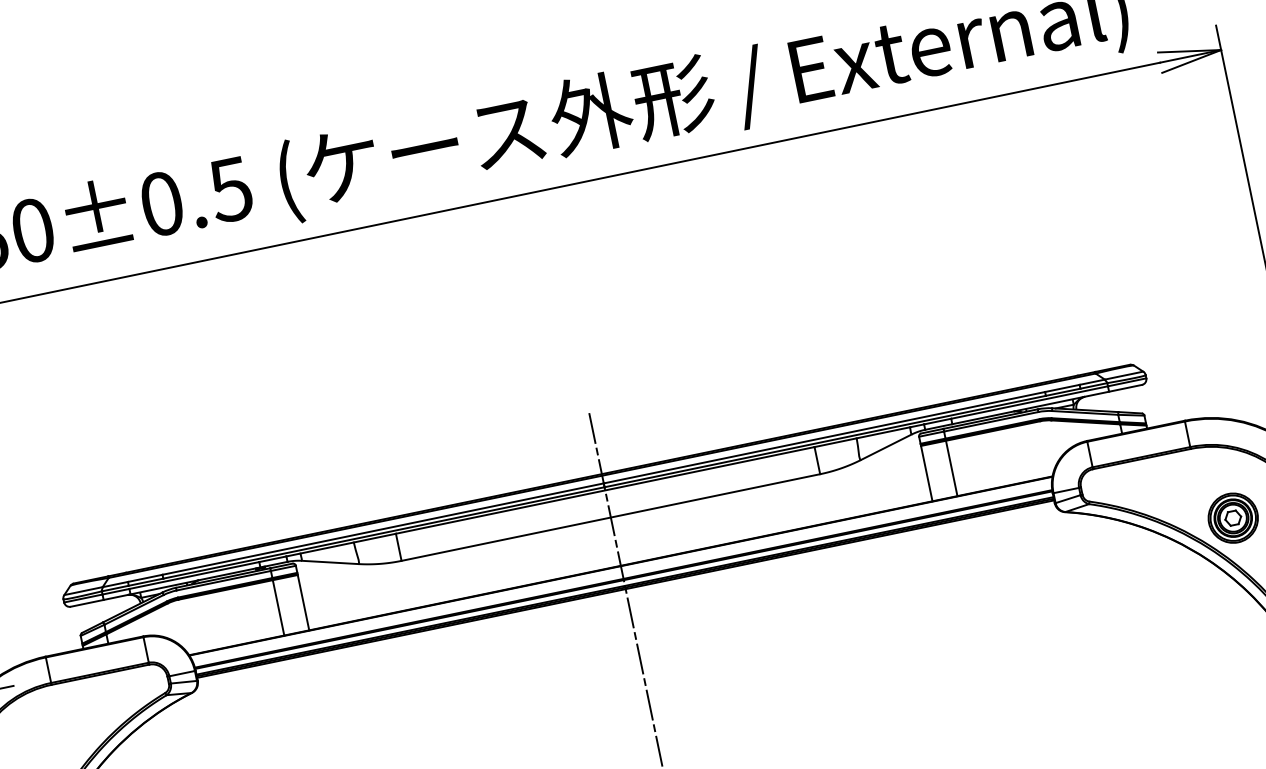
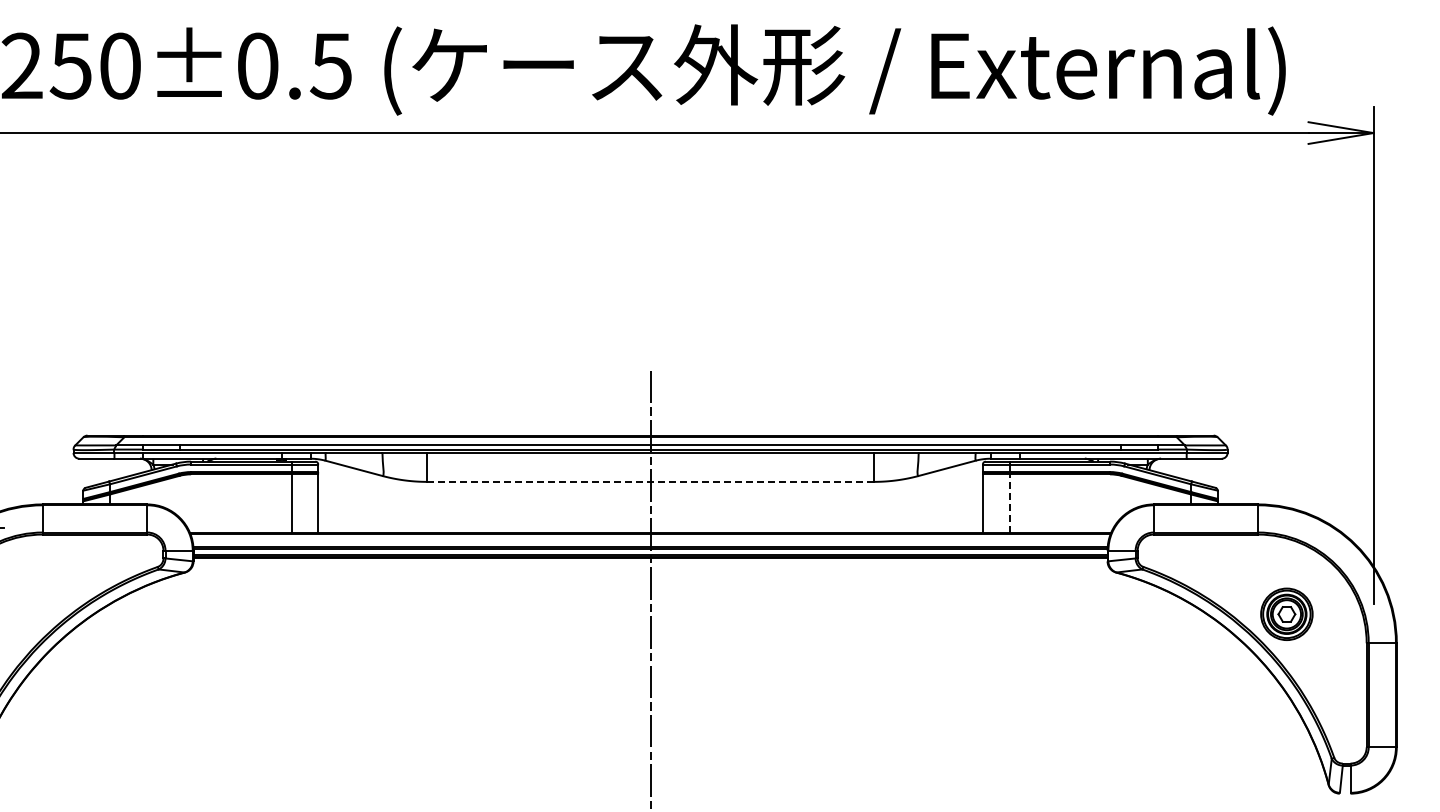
line: (951, 468) -> (1009, 503), solid -> dashed
line: (611, 517) -> (651, 481), solid -> dashed

